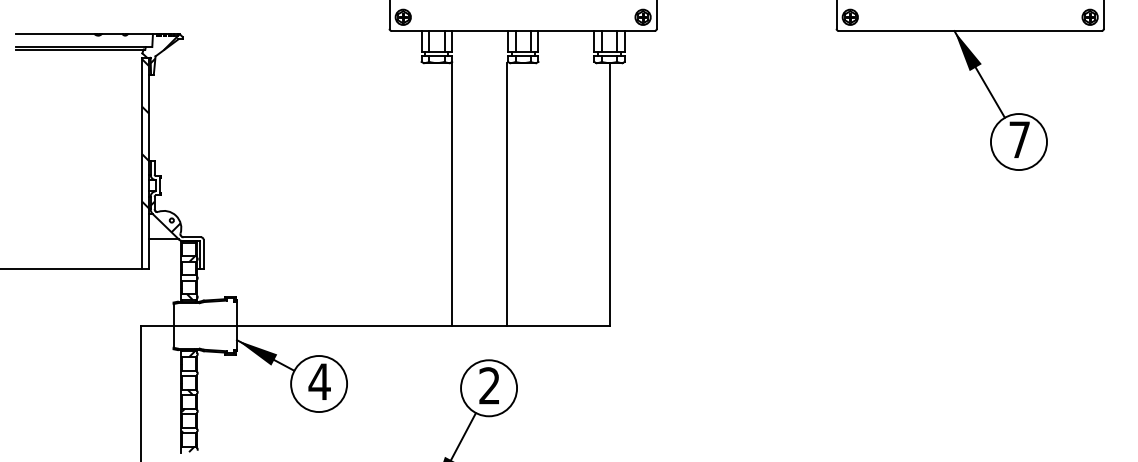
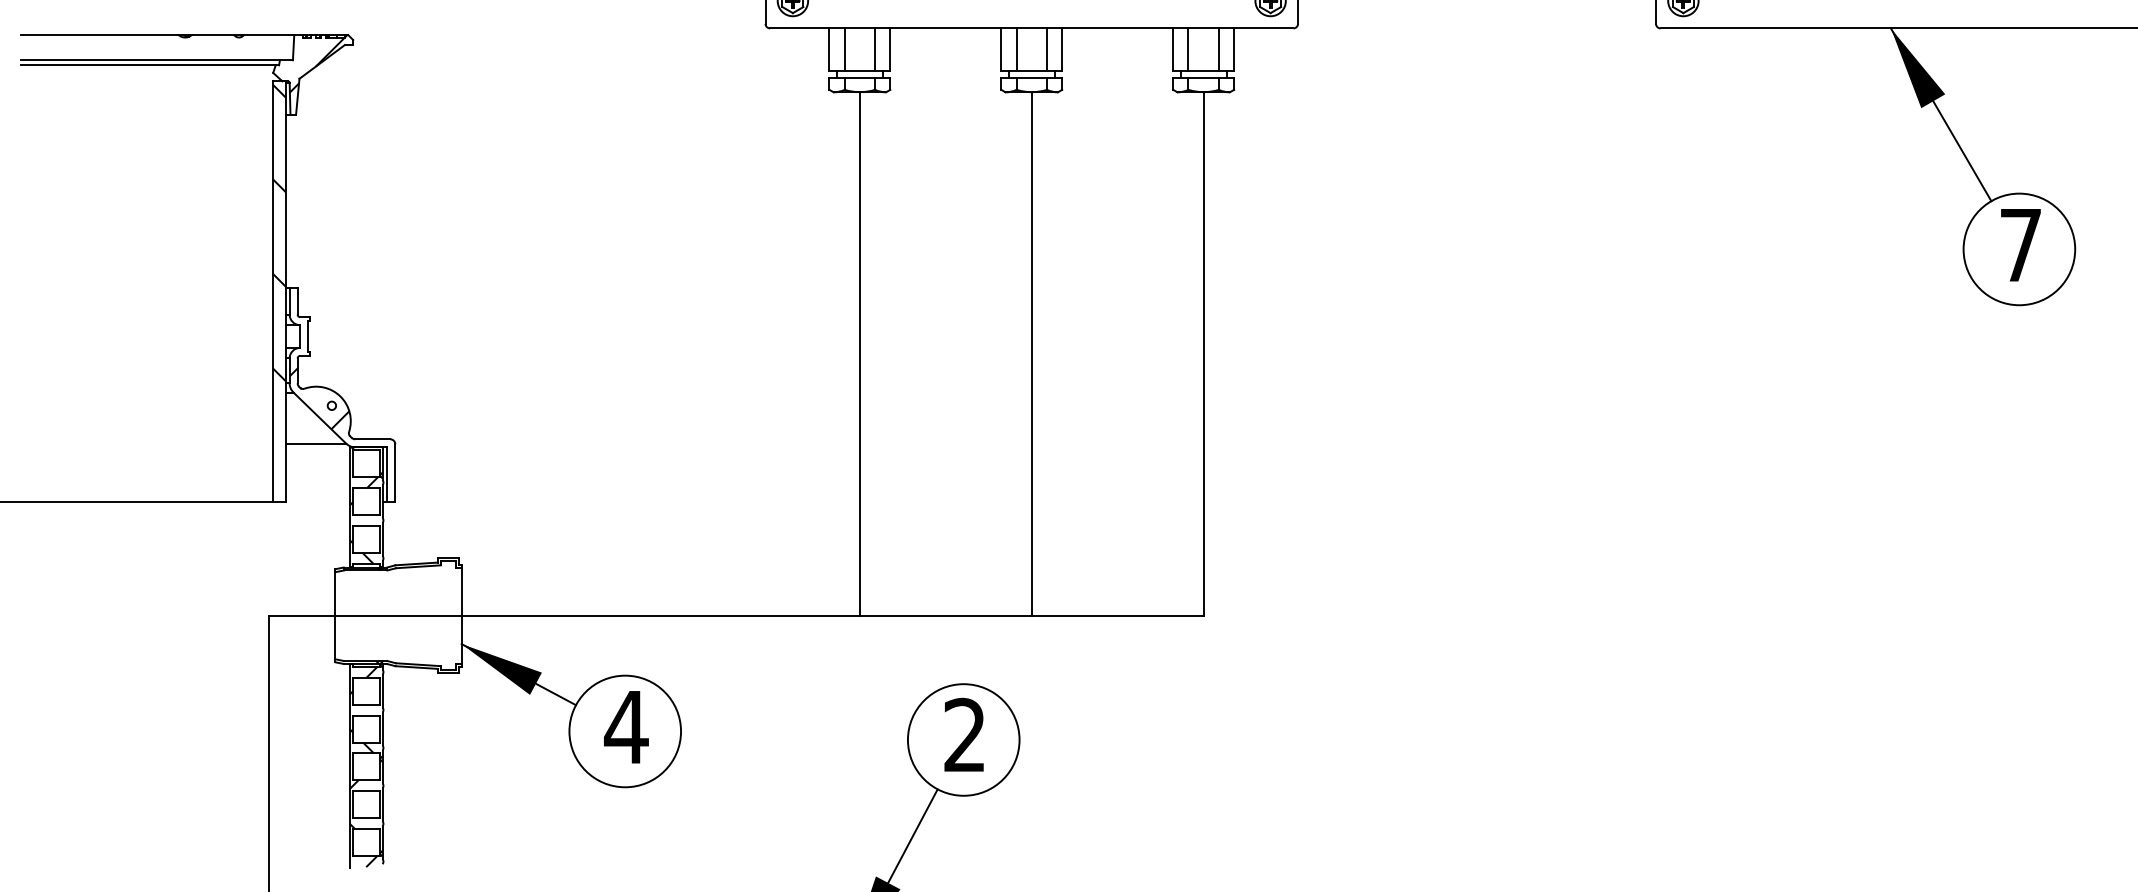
line: (451, 194) -> (859, 353), moved
line: (507, 194) -> (1032, 353), moved

